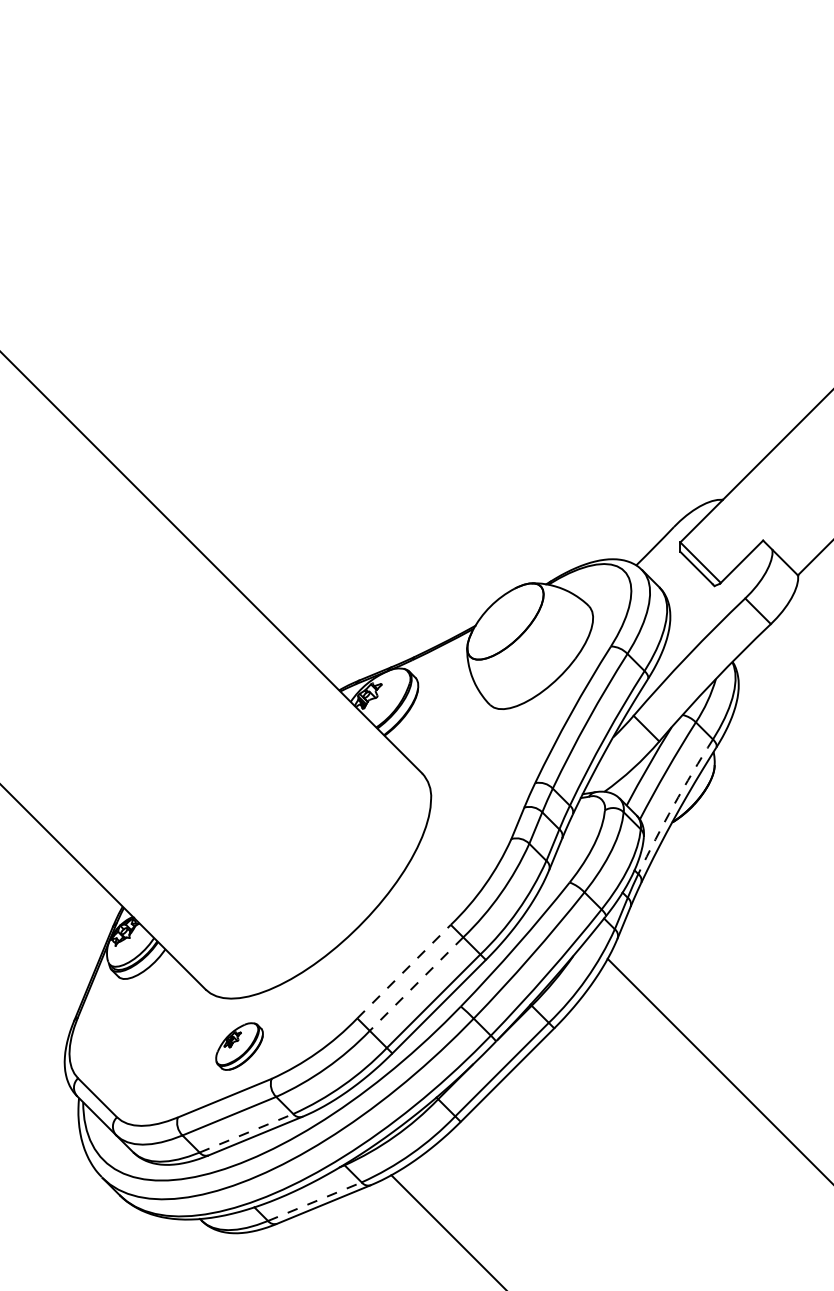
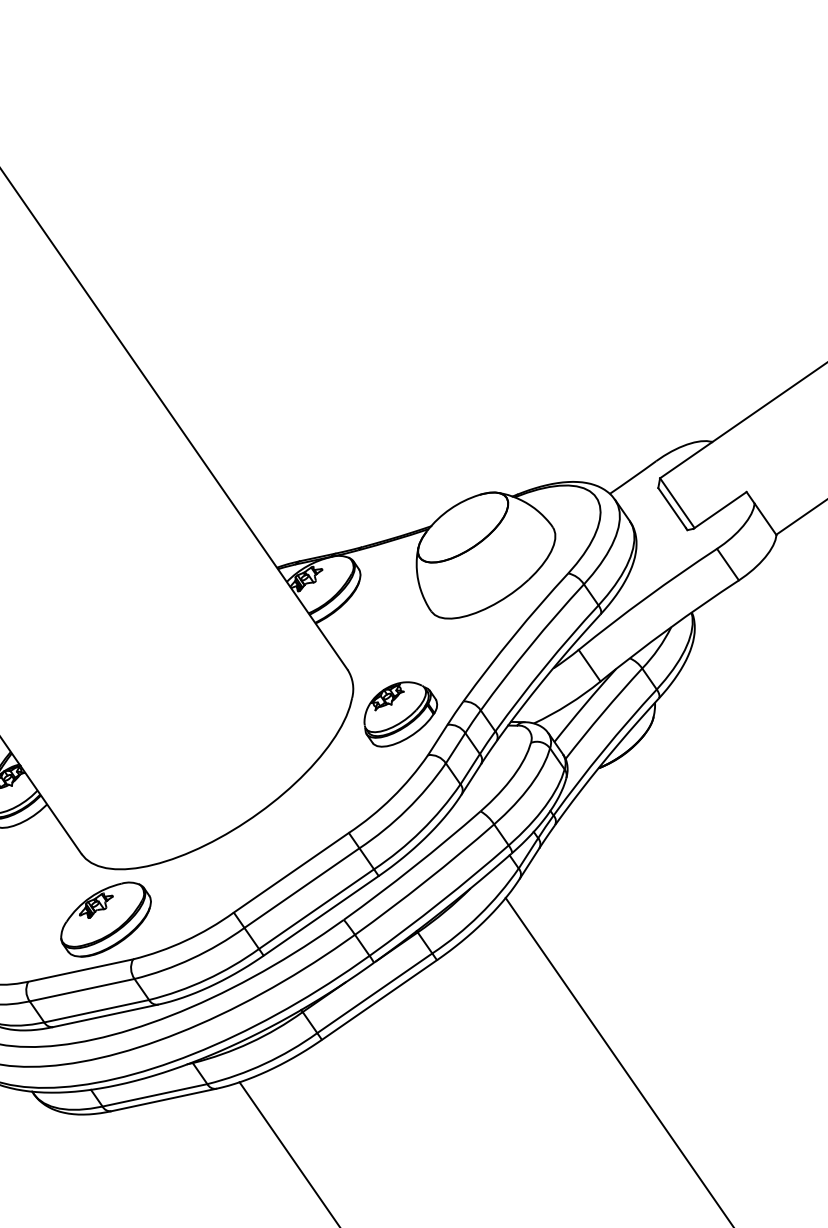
arc: (673, 805) -> (603, 750), dashed -> solid
part: (478, 806) -> (400, 714), added
line: (404, 971) -> (291, 872), dashed -> solid
line: (416, 984) -> (301, 888), dashed -> solid
part: (239, 1046) -> (105, 919), size x1.67
line: (246, 1133) -> (96, 1011), dashed -> solid
line: (314, 1201) -> (154, 1095), dashed -> solid

